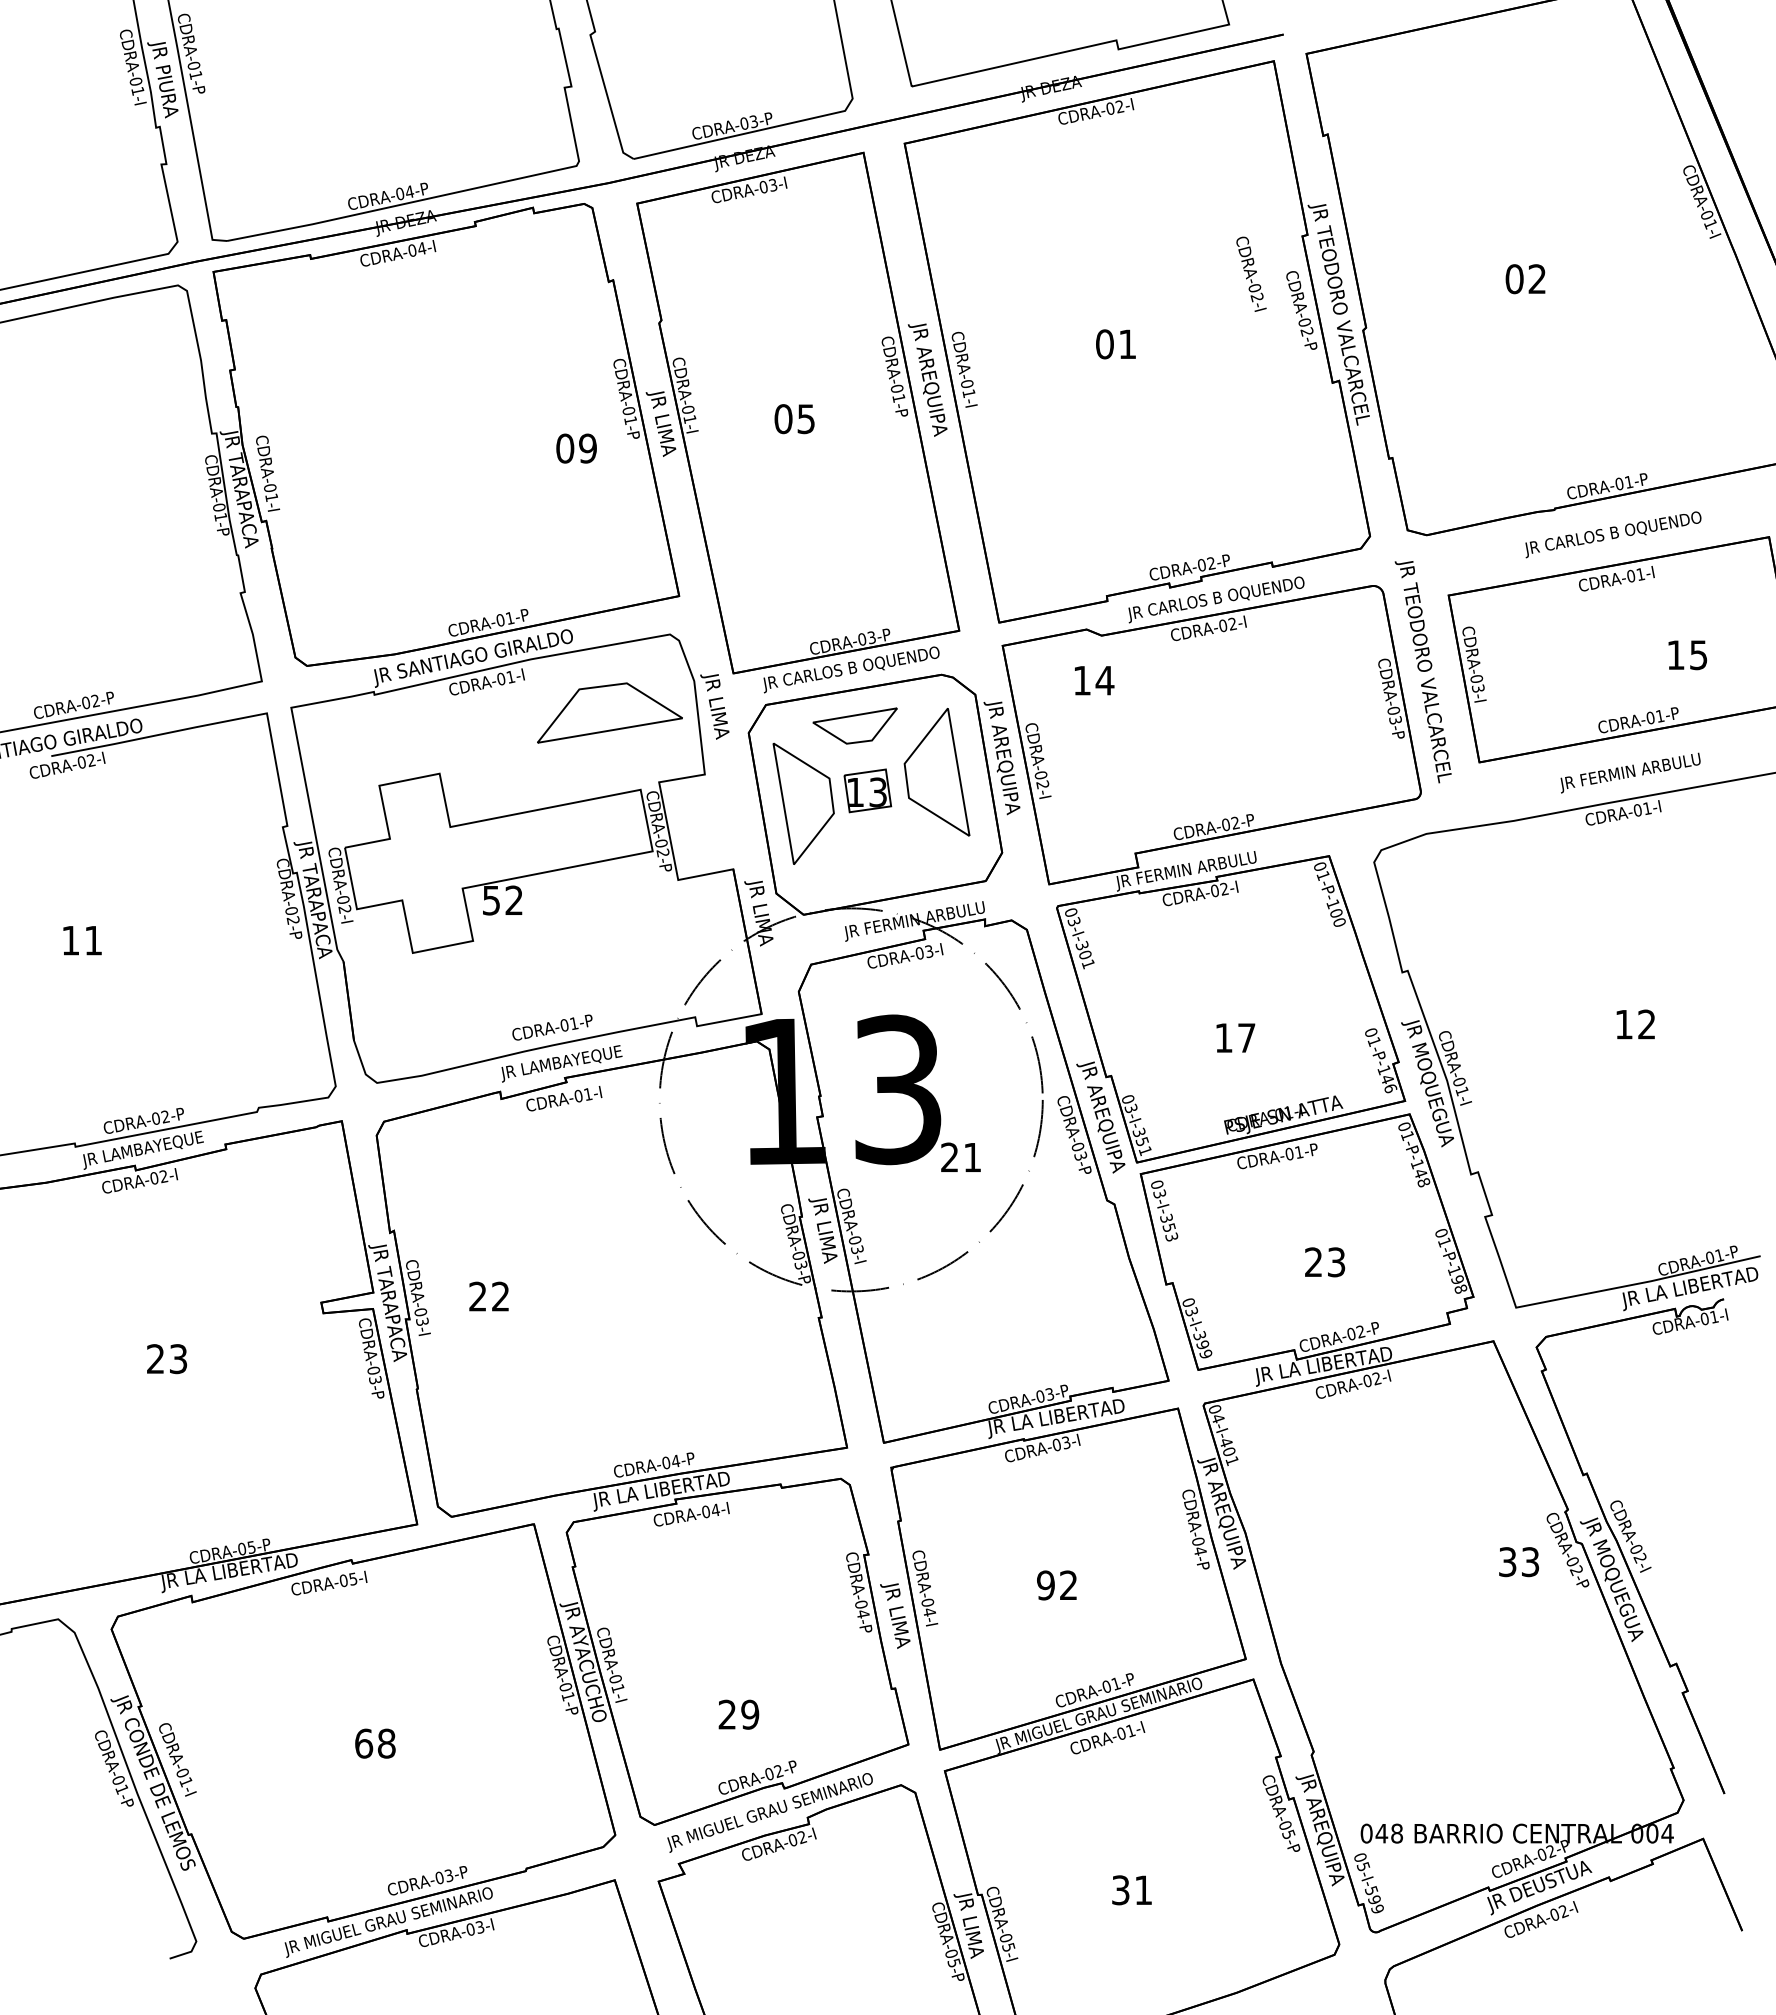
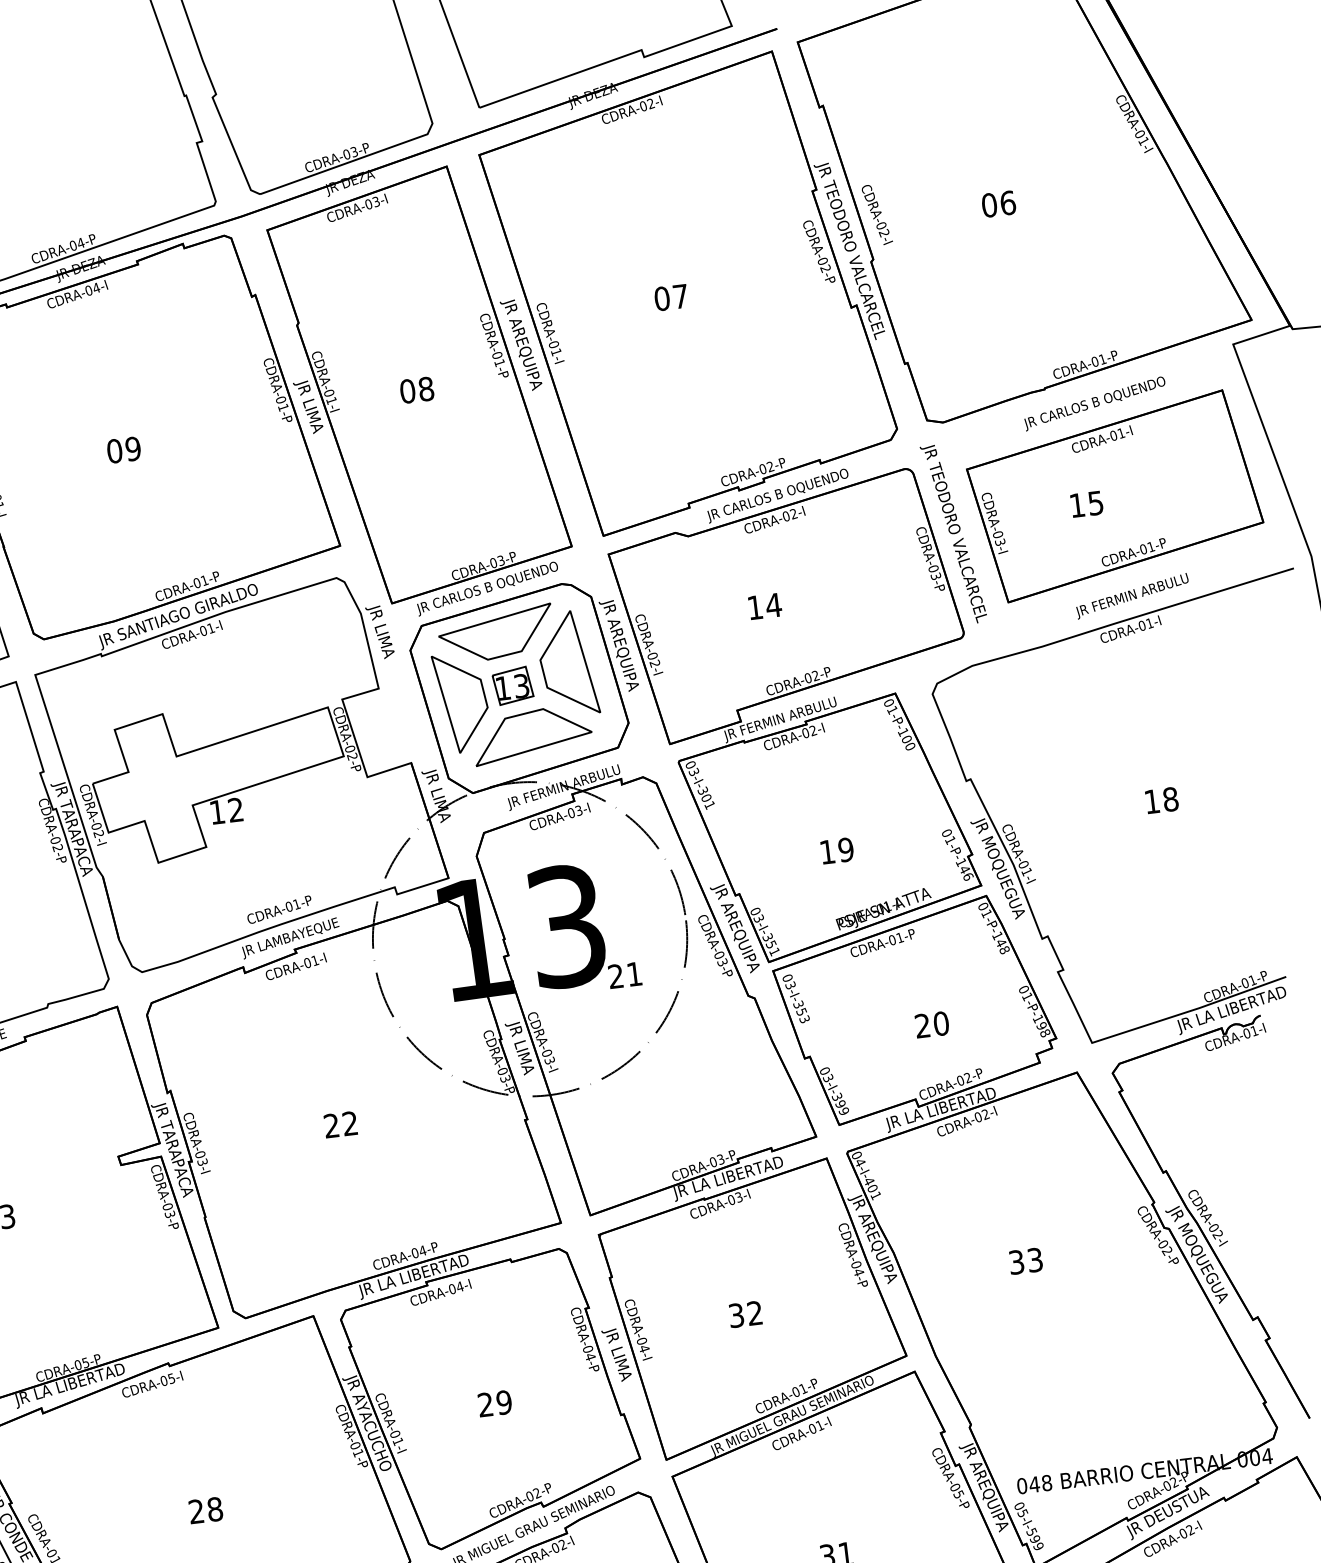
text: (1251, 273) -> (877, 214), moved
text: (1537, 279) -> (1008, 203), 02 -> 06
text: (1127, 343) -> (680, 295), 01 -> 07
text: (806, 419) -> (426, 389), 05 -> 08
text: (576, 448) -> (123, 450), moved
text: (1687, 655) -> (1086, 504), moved
text: (1094, 680) -> (765, 606), moved
part: (609, 712) -> (531, 734), moved
part: (854, 725) -> (495, 633), size x1.67
text: (491, 900) -> (217, 812), 52 -> 12
text: (1646, 1024) -> (1170, 799), 12 -> 18
text: (1246, 1038) -> (845, 850), 17 -> 19
text: (1336, 1262) -> (941, 1023), 23 -> 20
text: (488, 1296) -> (340, 1124), moved
text: (1518, 1562) -> (1025, 1261), moved
text: (1045, 1585) -> (736, 1315), 92 -> 32
text: (738, 1714) -> (494, 1403), moved
text: (364, 1743) -> (196, 1511), 68 -> 28

